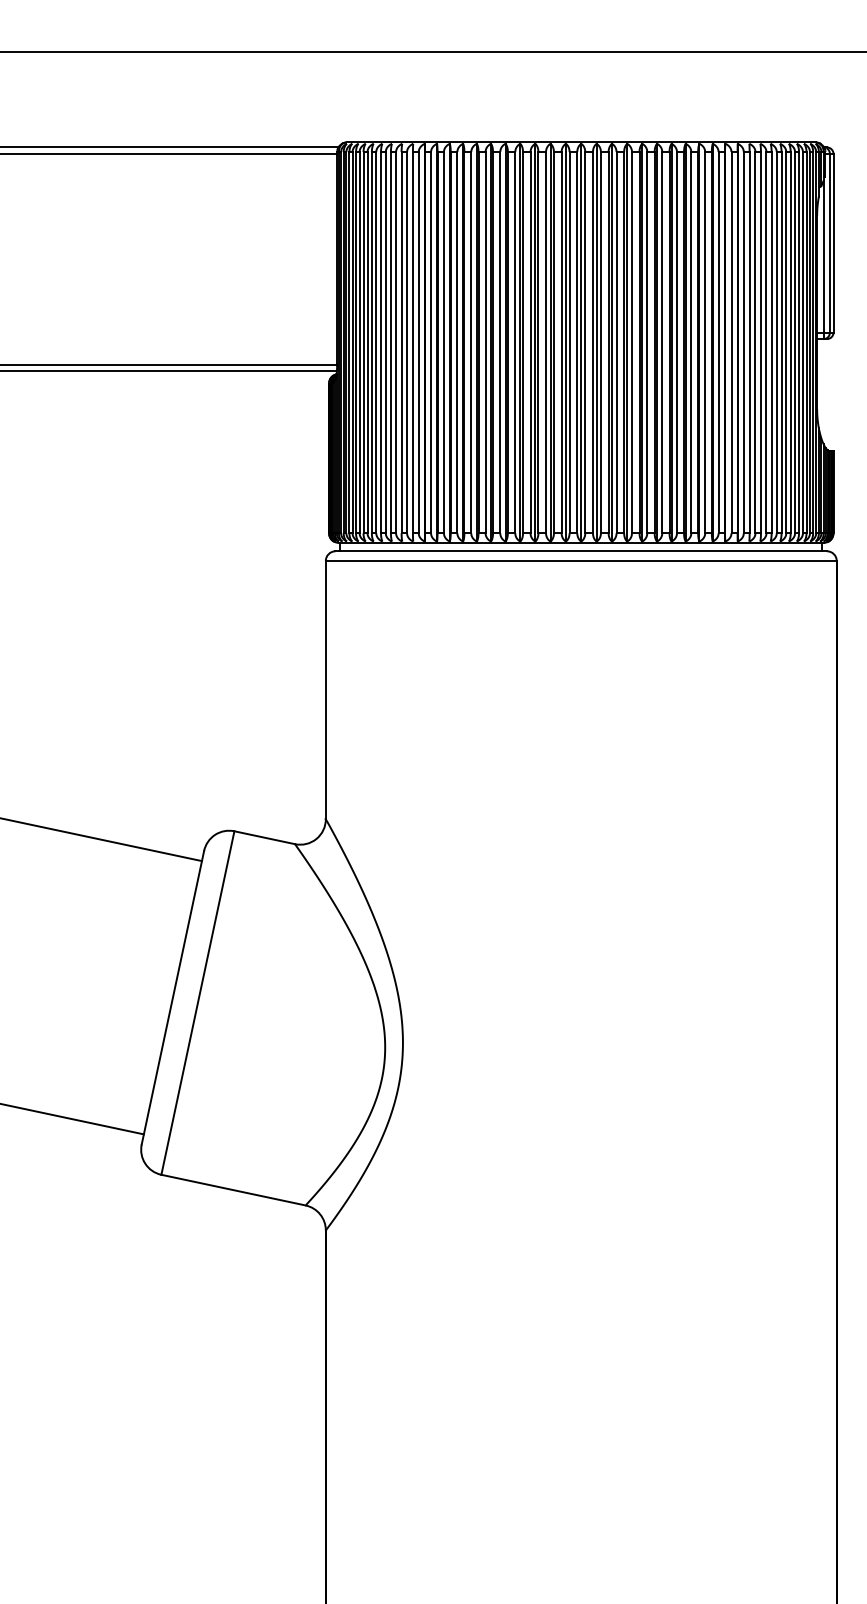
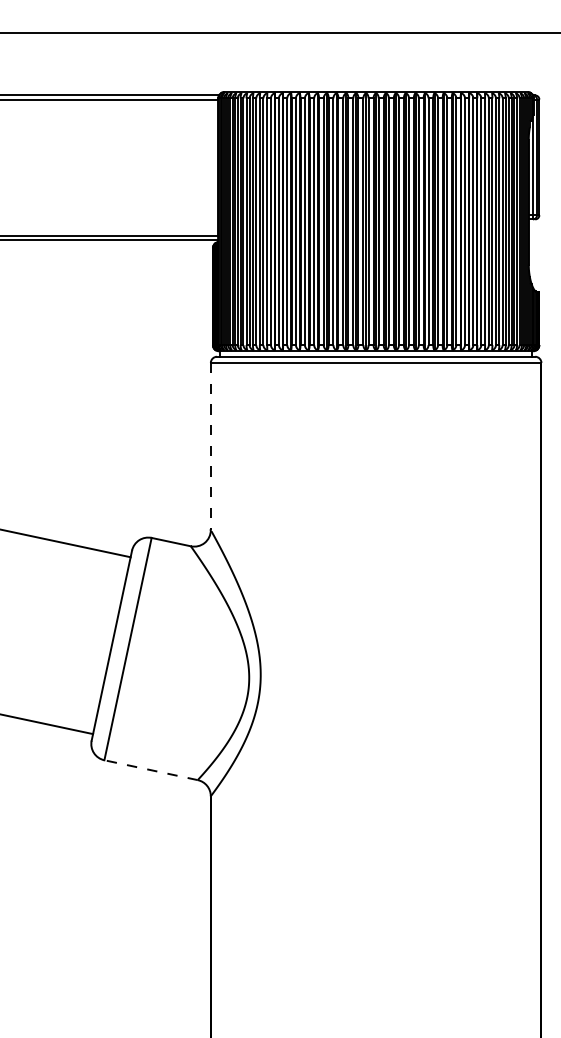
line: (325, 689) -> (210, 446), solid -> dashed
line: (234, 1190) -> (151, 770), solid -> dashed

